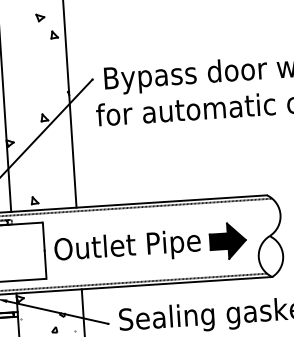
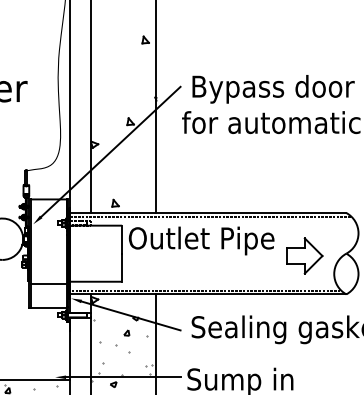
part: (40, 17) -> (132, 21), removed
fill: (227, 240) -> (304, 255), removed
text: (127, 247) -> (201, 240), moved

